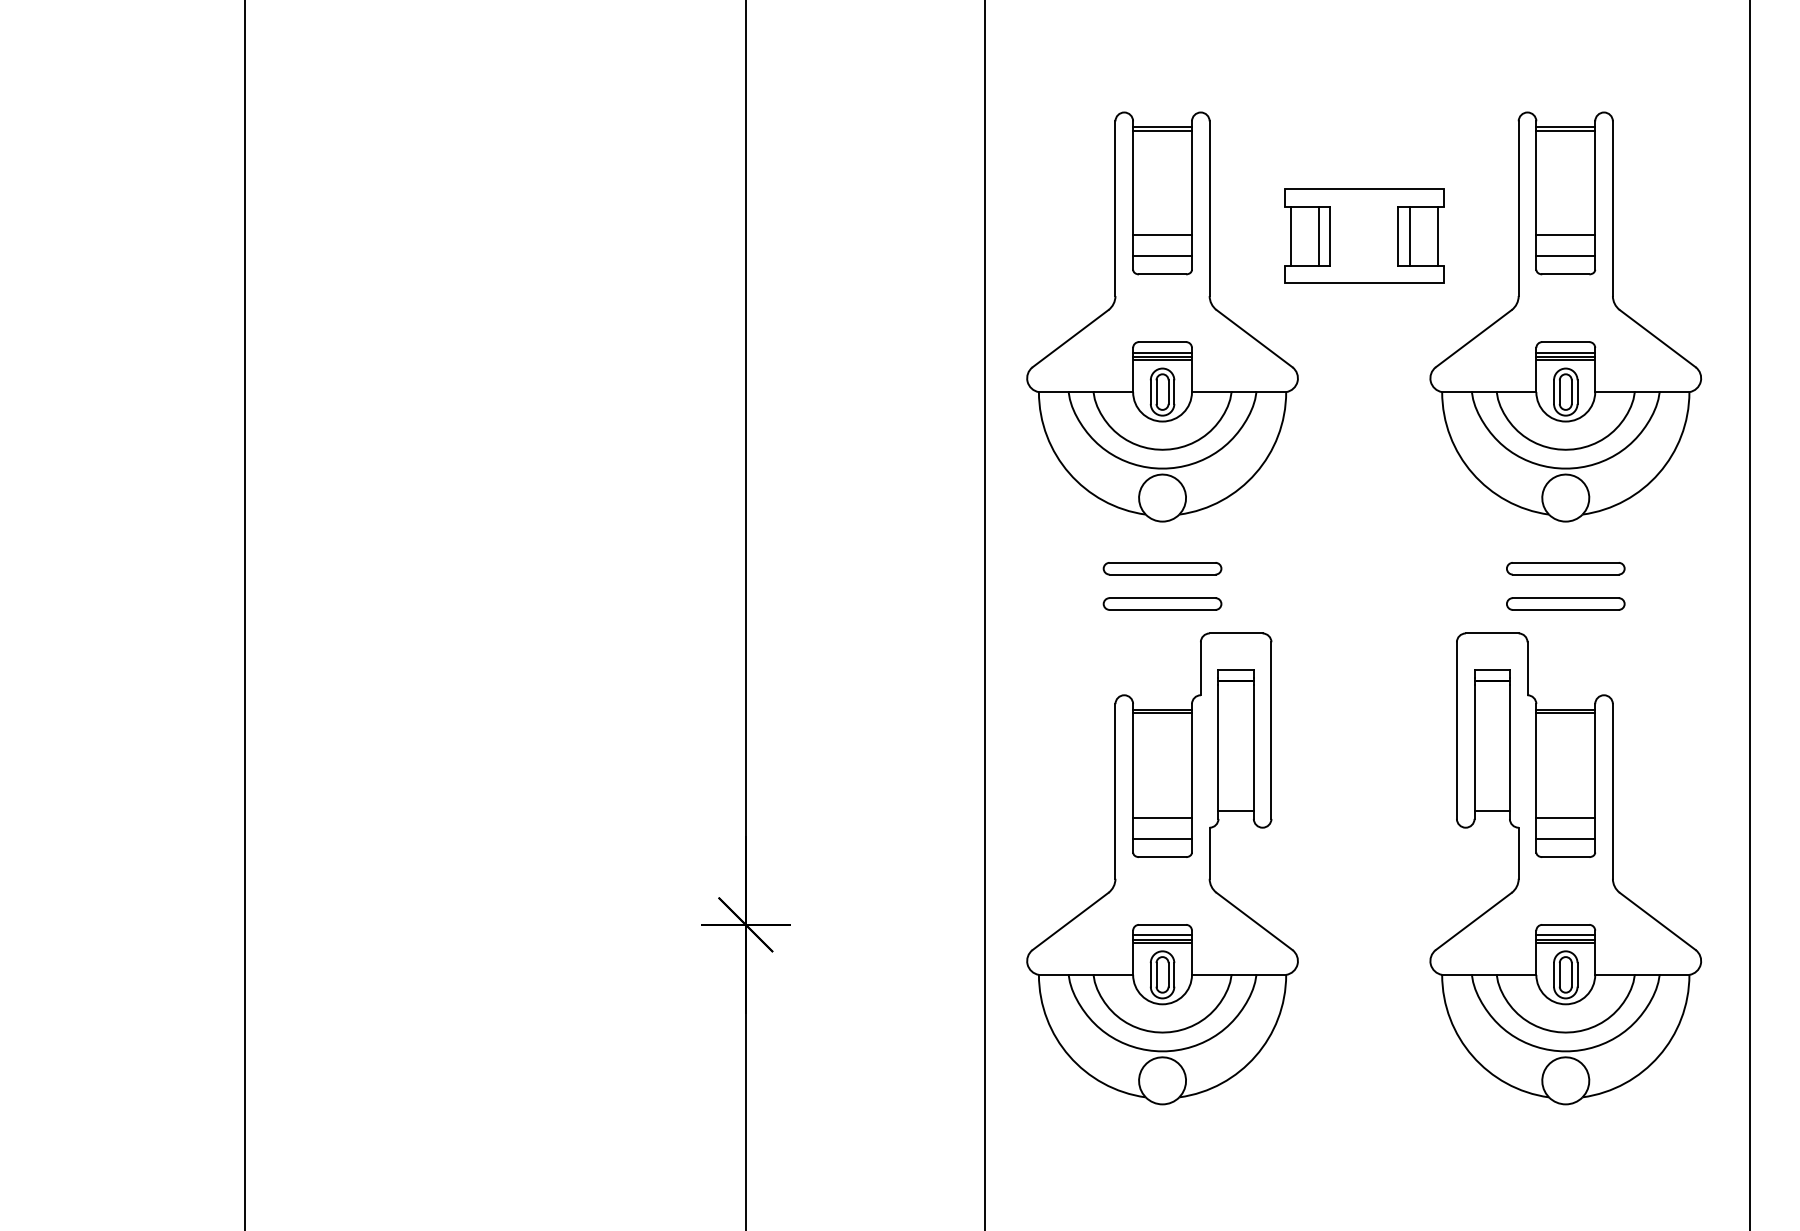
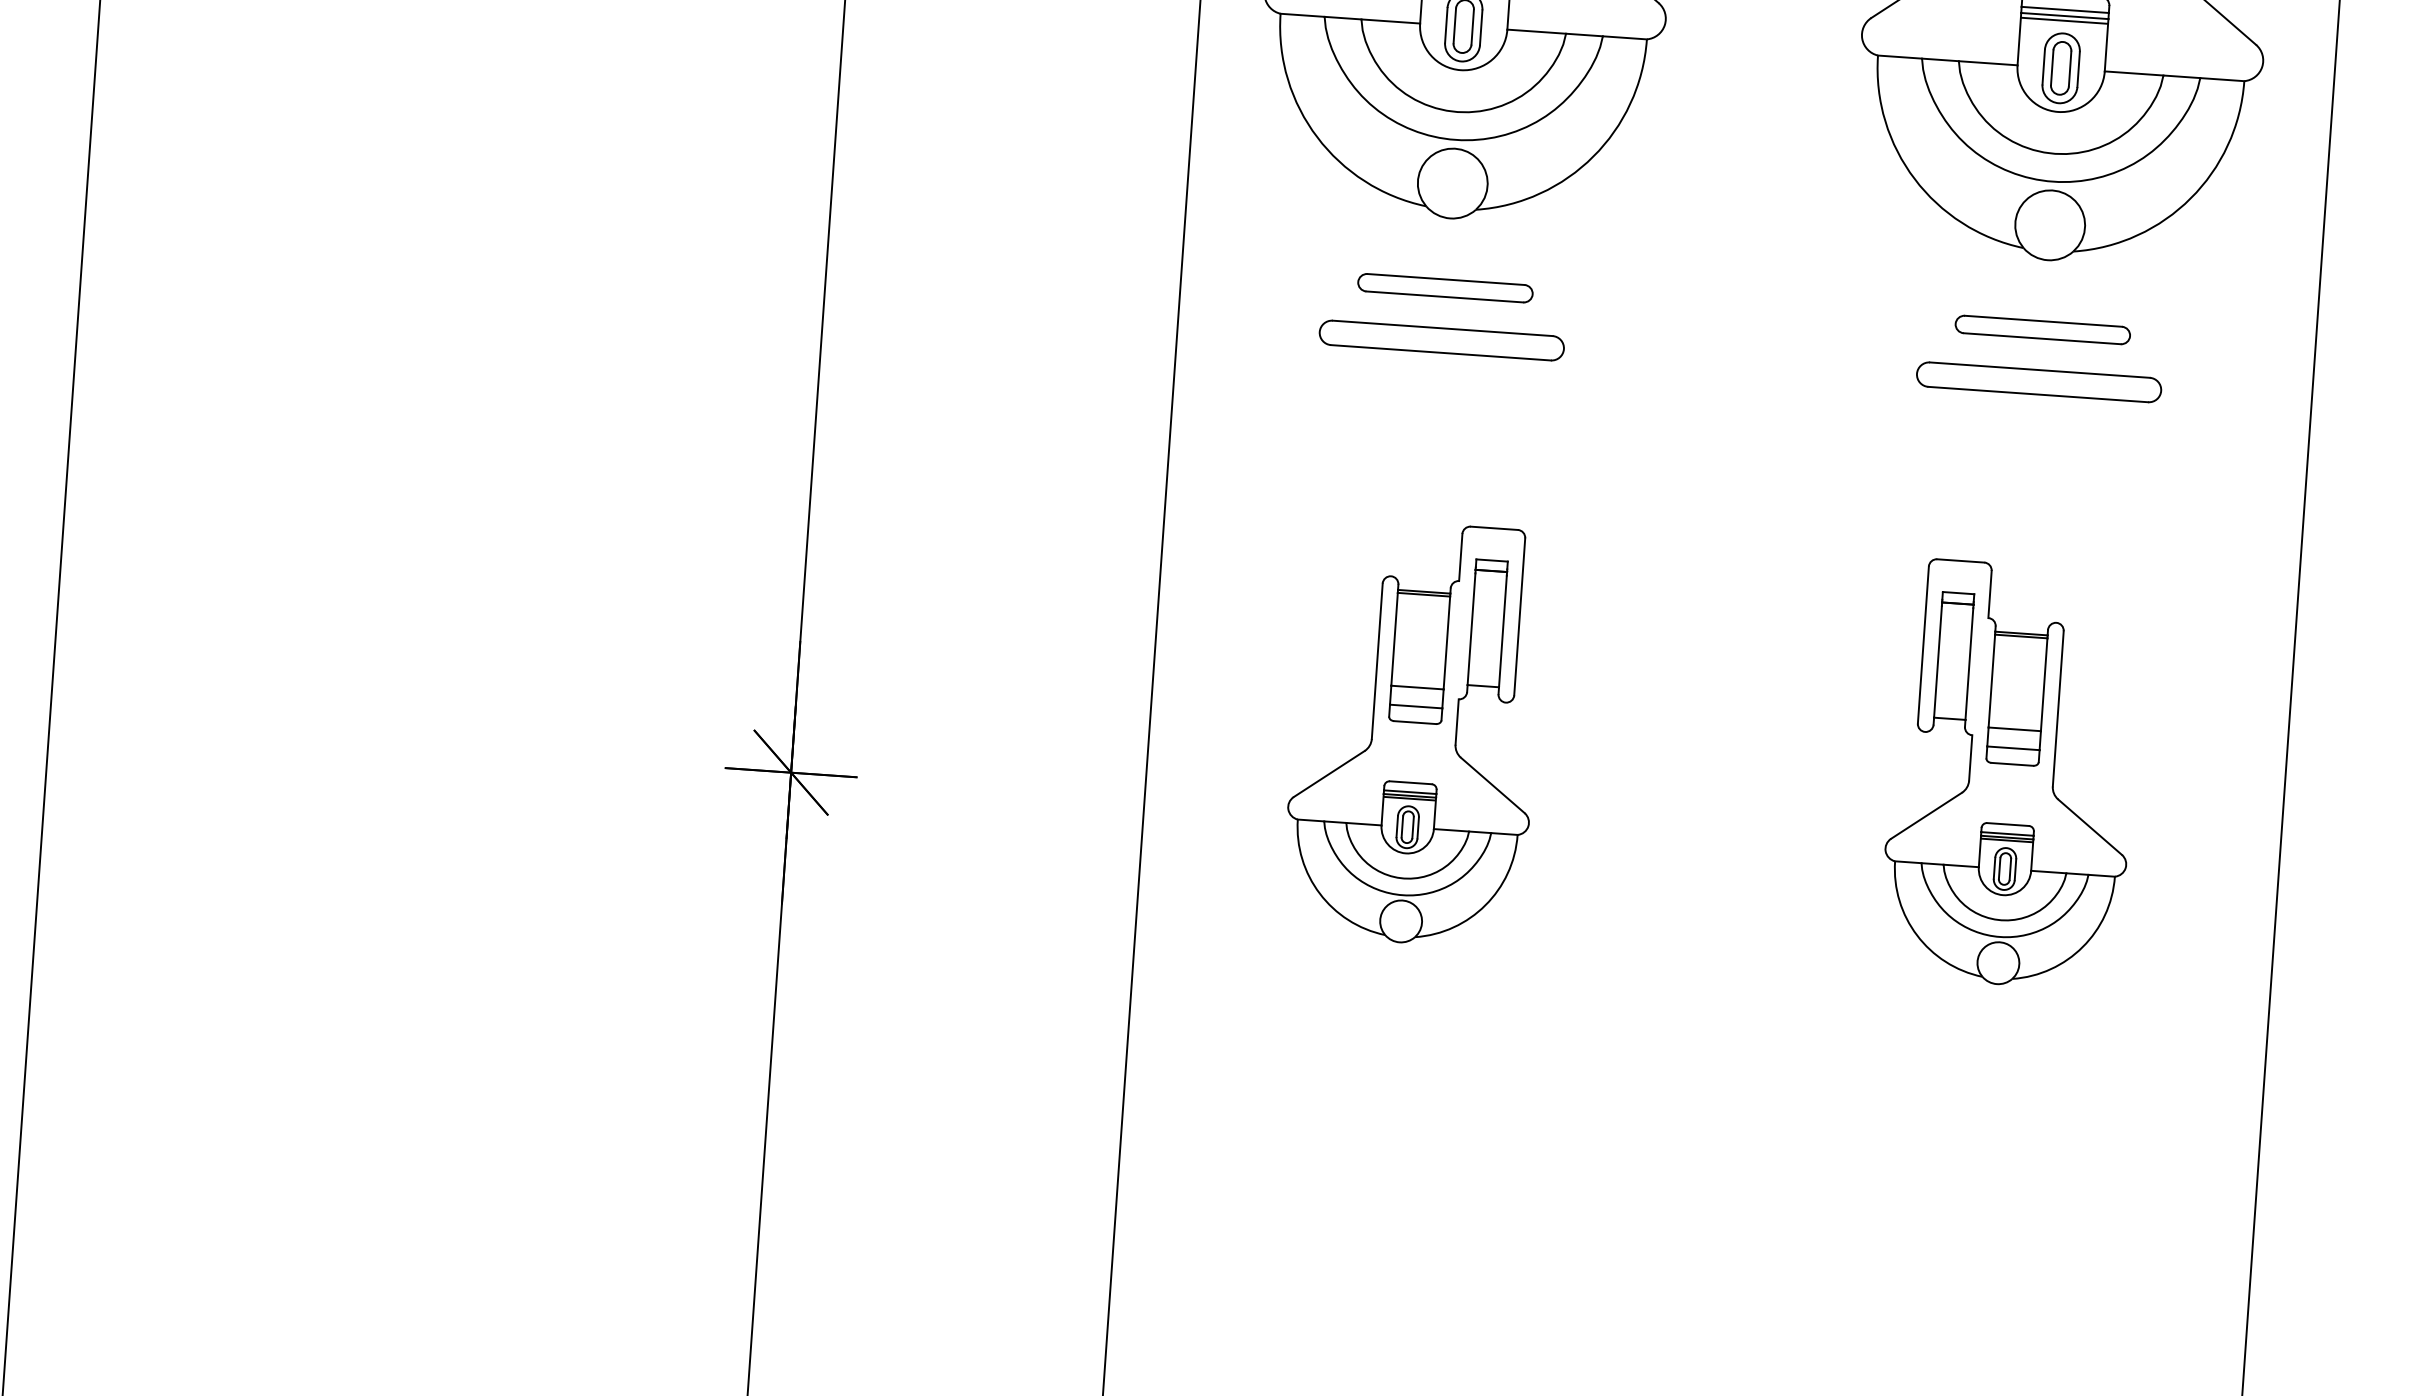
part: (1162, 603) -> (1441, 339), size x1.4
part: (1565, 603) -> (2038, 381), size x1.4
part: (1162, 868) -> (1414, 732), size x0.6
part: (1565, 868) -> (2011, 774), size x0.6

